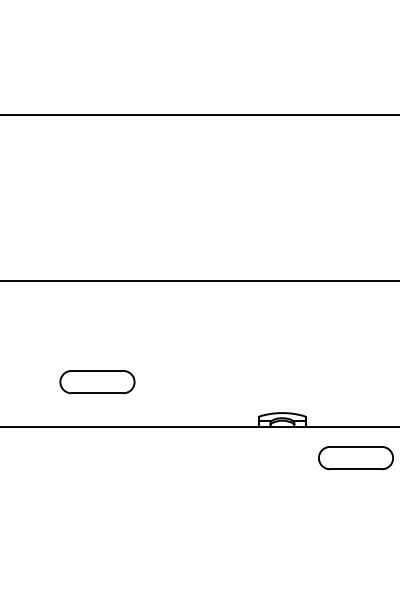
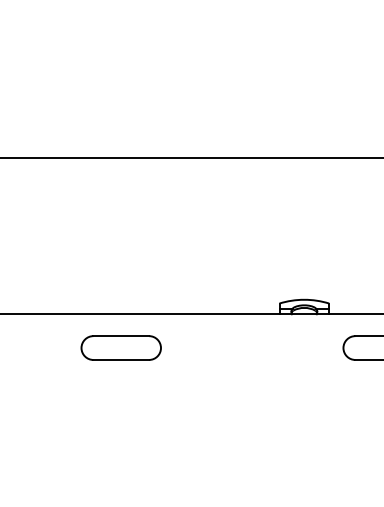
part: (97, 382) -> (121, 348), moved

